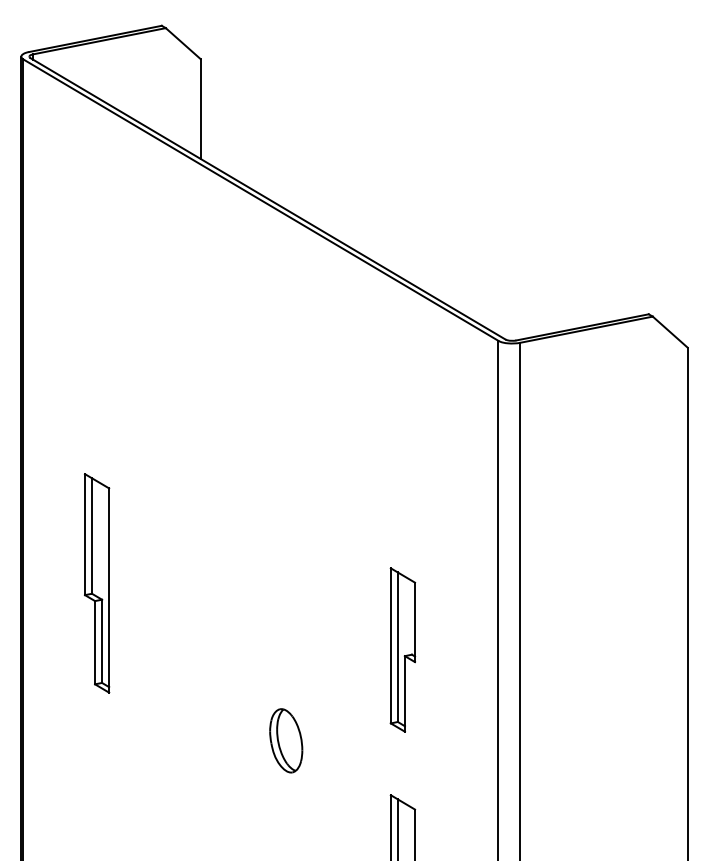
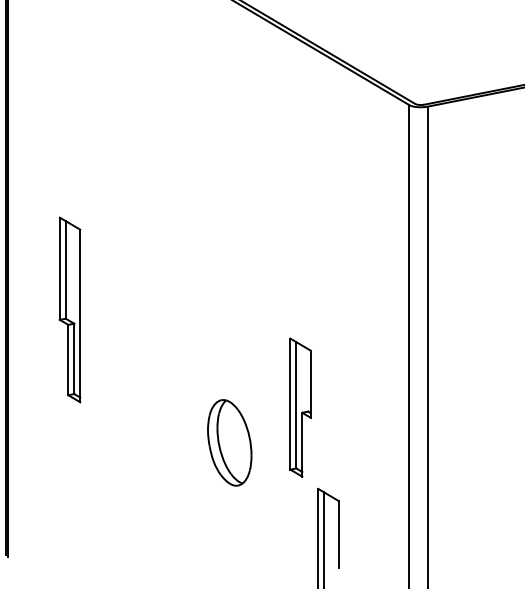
part: (402, 649) -> (300, 407), moved
part: (286, 740) -> (230, 442), size x1.6

